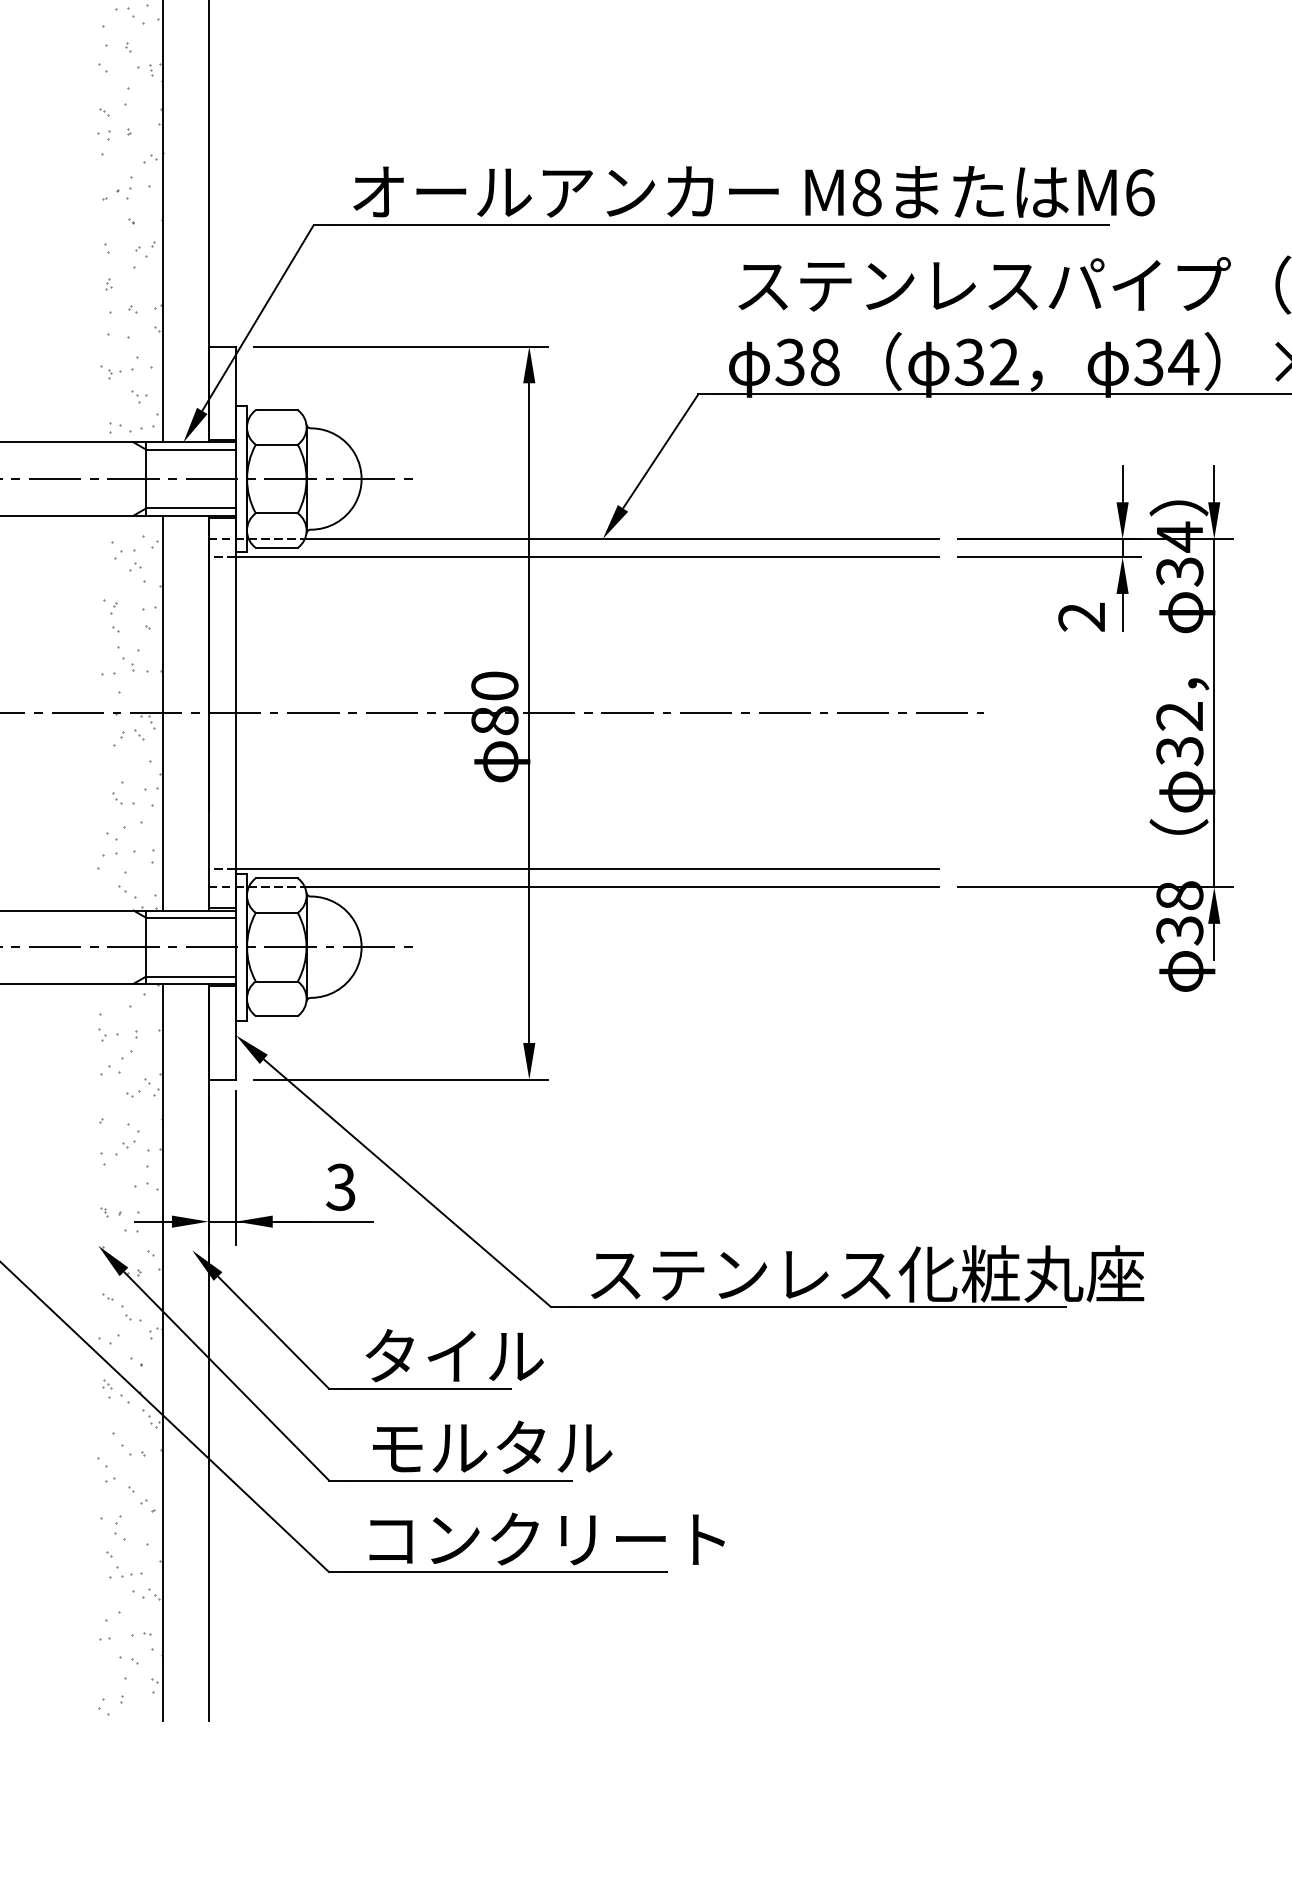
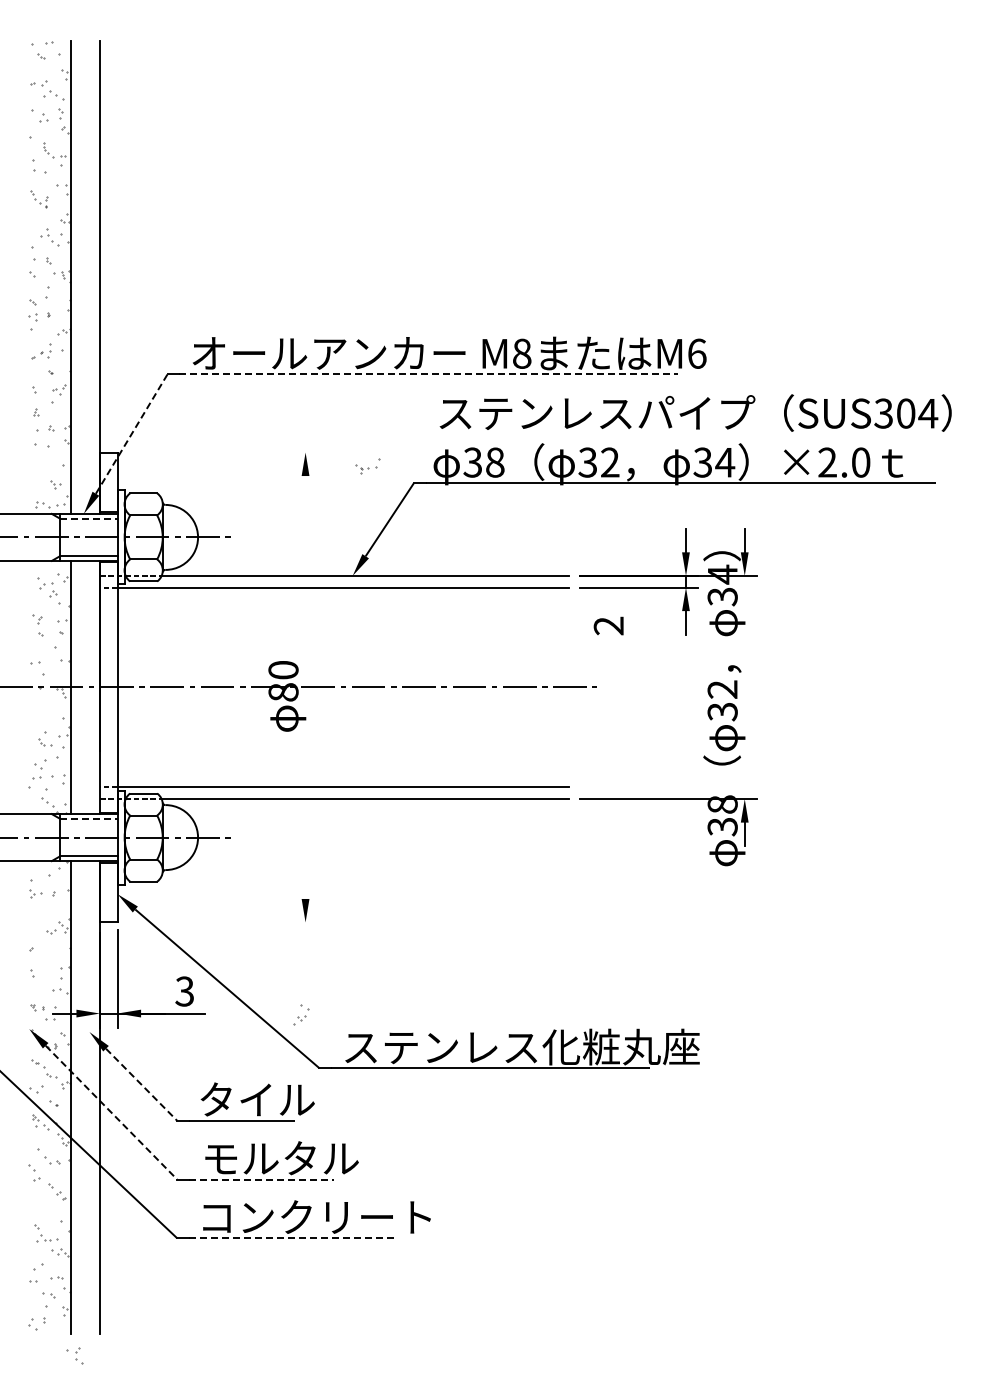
line: (722, 224) -> (429, 374), solid -> dashed
line: (257, 318) -> (131, 434), solid -> dashed
line: (401, 346) -> (223, 452), removed
part: (118, 368) -> (367, 466), moved
line: (190, 449) -> (88, 518), solid -> dashed
text: (1081, 616) -> (608, 625), moved
part: (125, 658) -> (46, 652), removed
line: (529, 713) -> (305, 687), removed
line: (1213, 713) -> (744, 687), removed
part: (128, 738) -> (48, 703), removed
line: (190, 917) -> (88, 818), solid -> dashed
part: (115, 1062) -> (40, 911), removed
line: (401, 1079) -> (223, 922), removed
part: (128, 1138) -> (301, 1014), moved
line: (273, 1332) -> (141, 1084), solid -> dashed
line: (226, 1375) -> (111, 1112), solid -> dashed
line: (460, 1480) -> (261, 1179), solid -> dashed
part: (112, 1527) -> (74, 1355), moved
line: (507, 1572) -> (291, 1238), solid -> dashed

